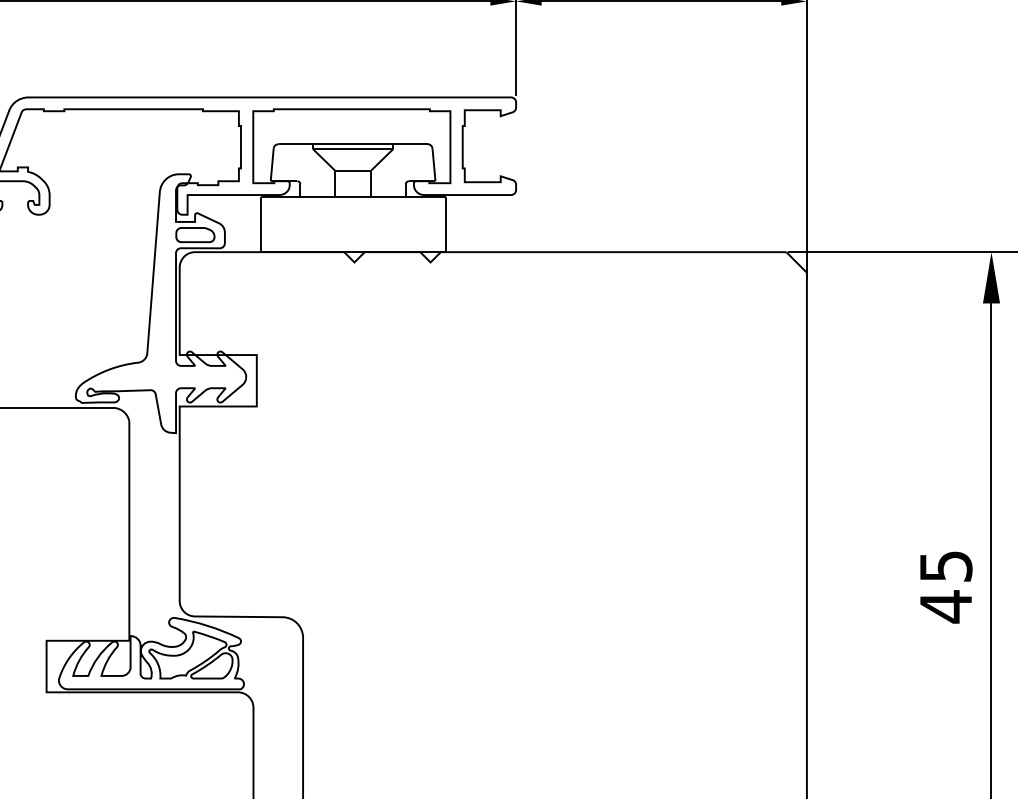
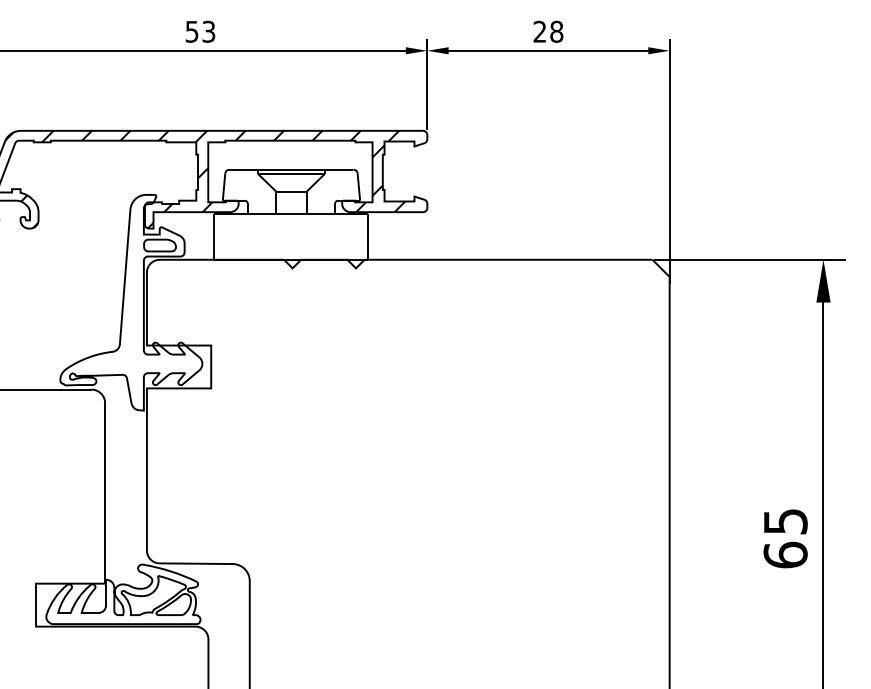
hatch: (249, 155) -> (205, 179), added
text: (945, 606) -> (785, 555), 45 -> 65

